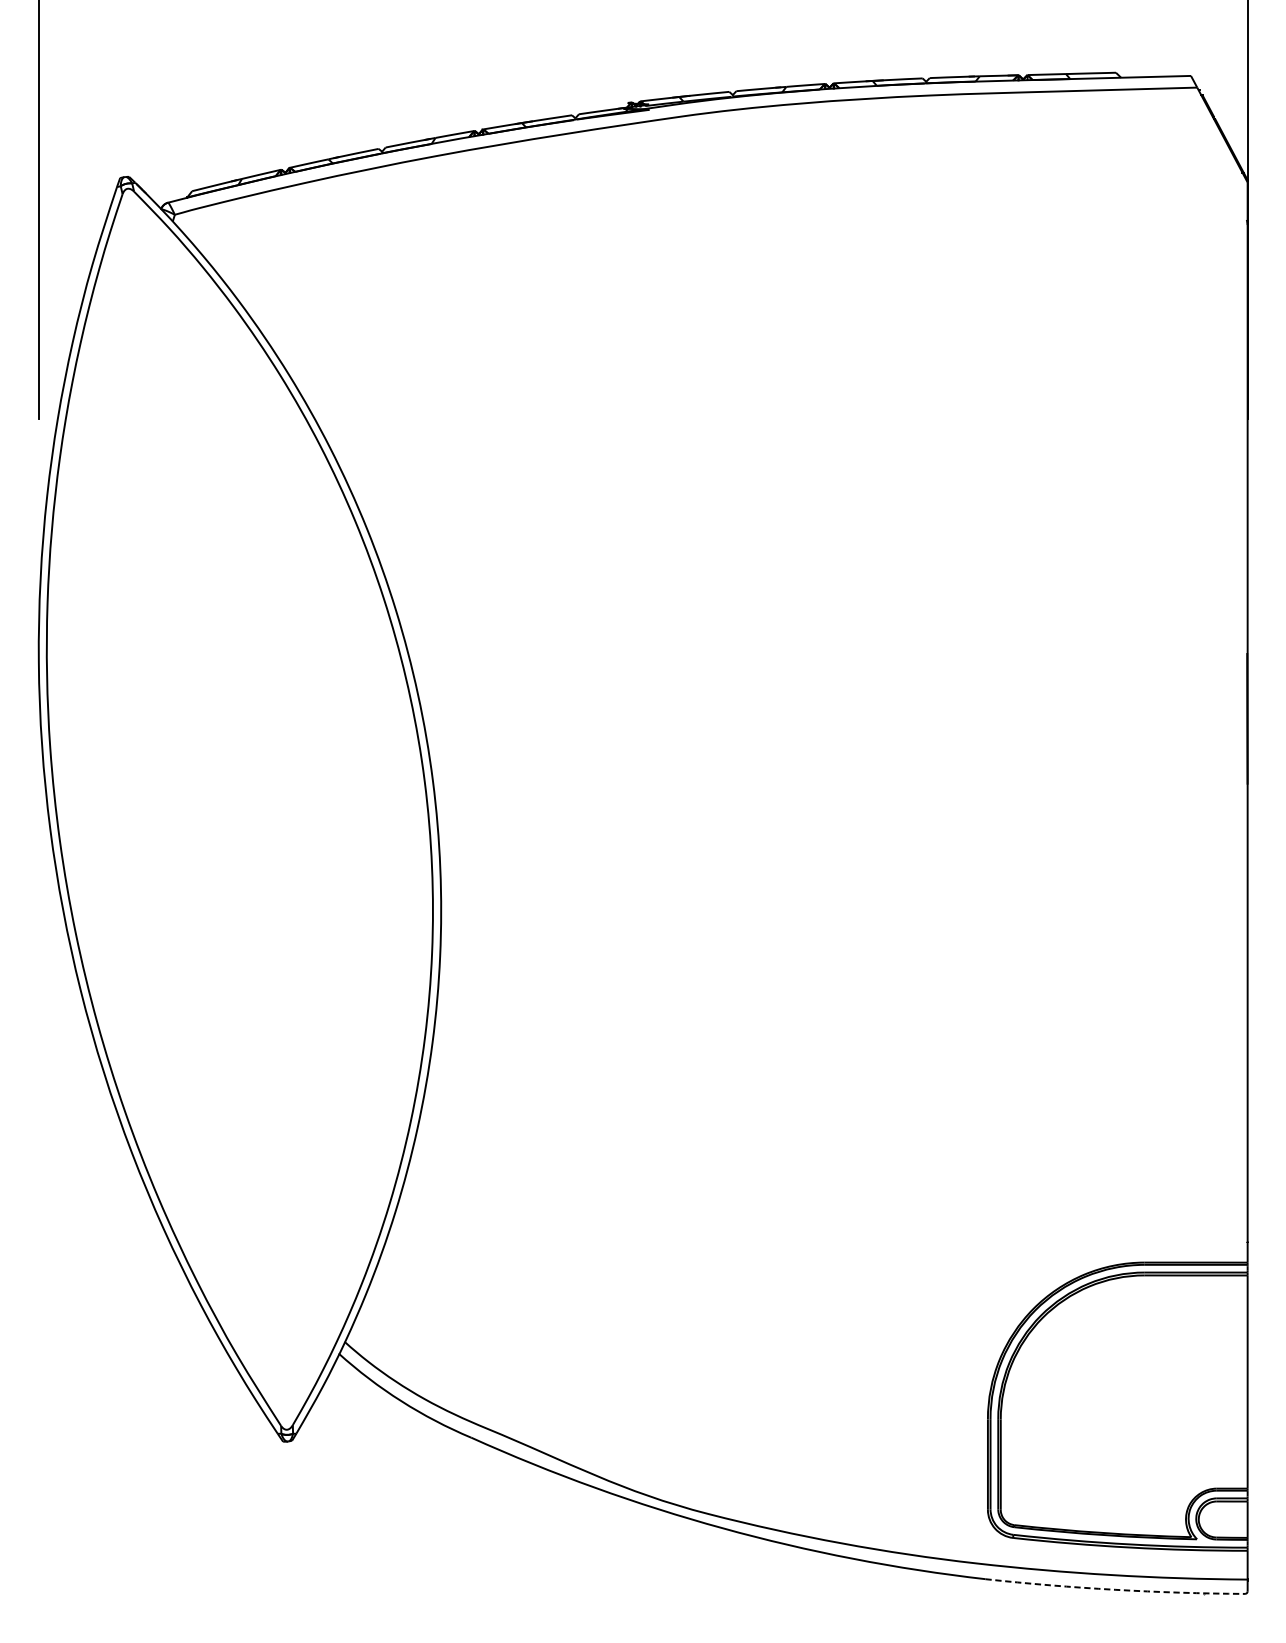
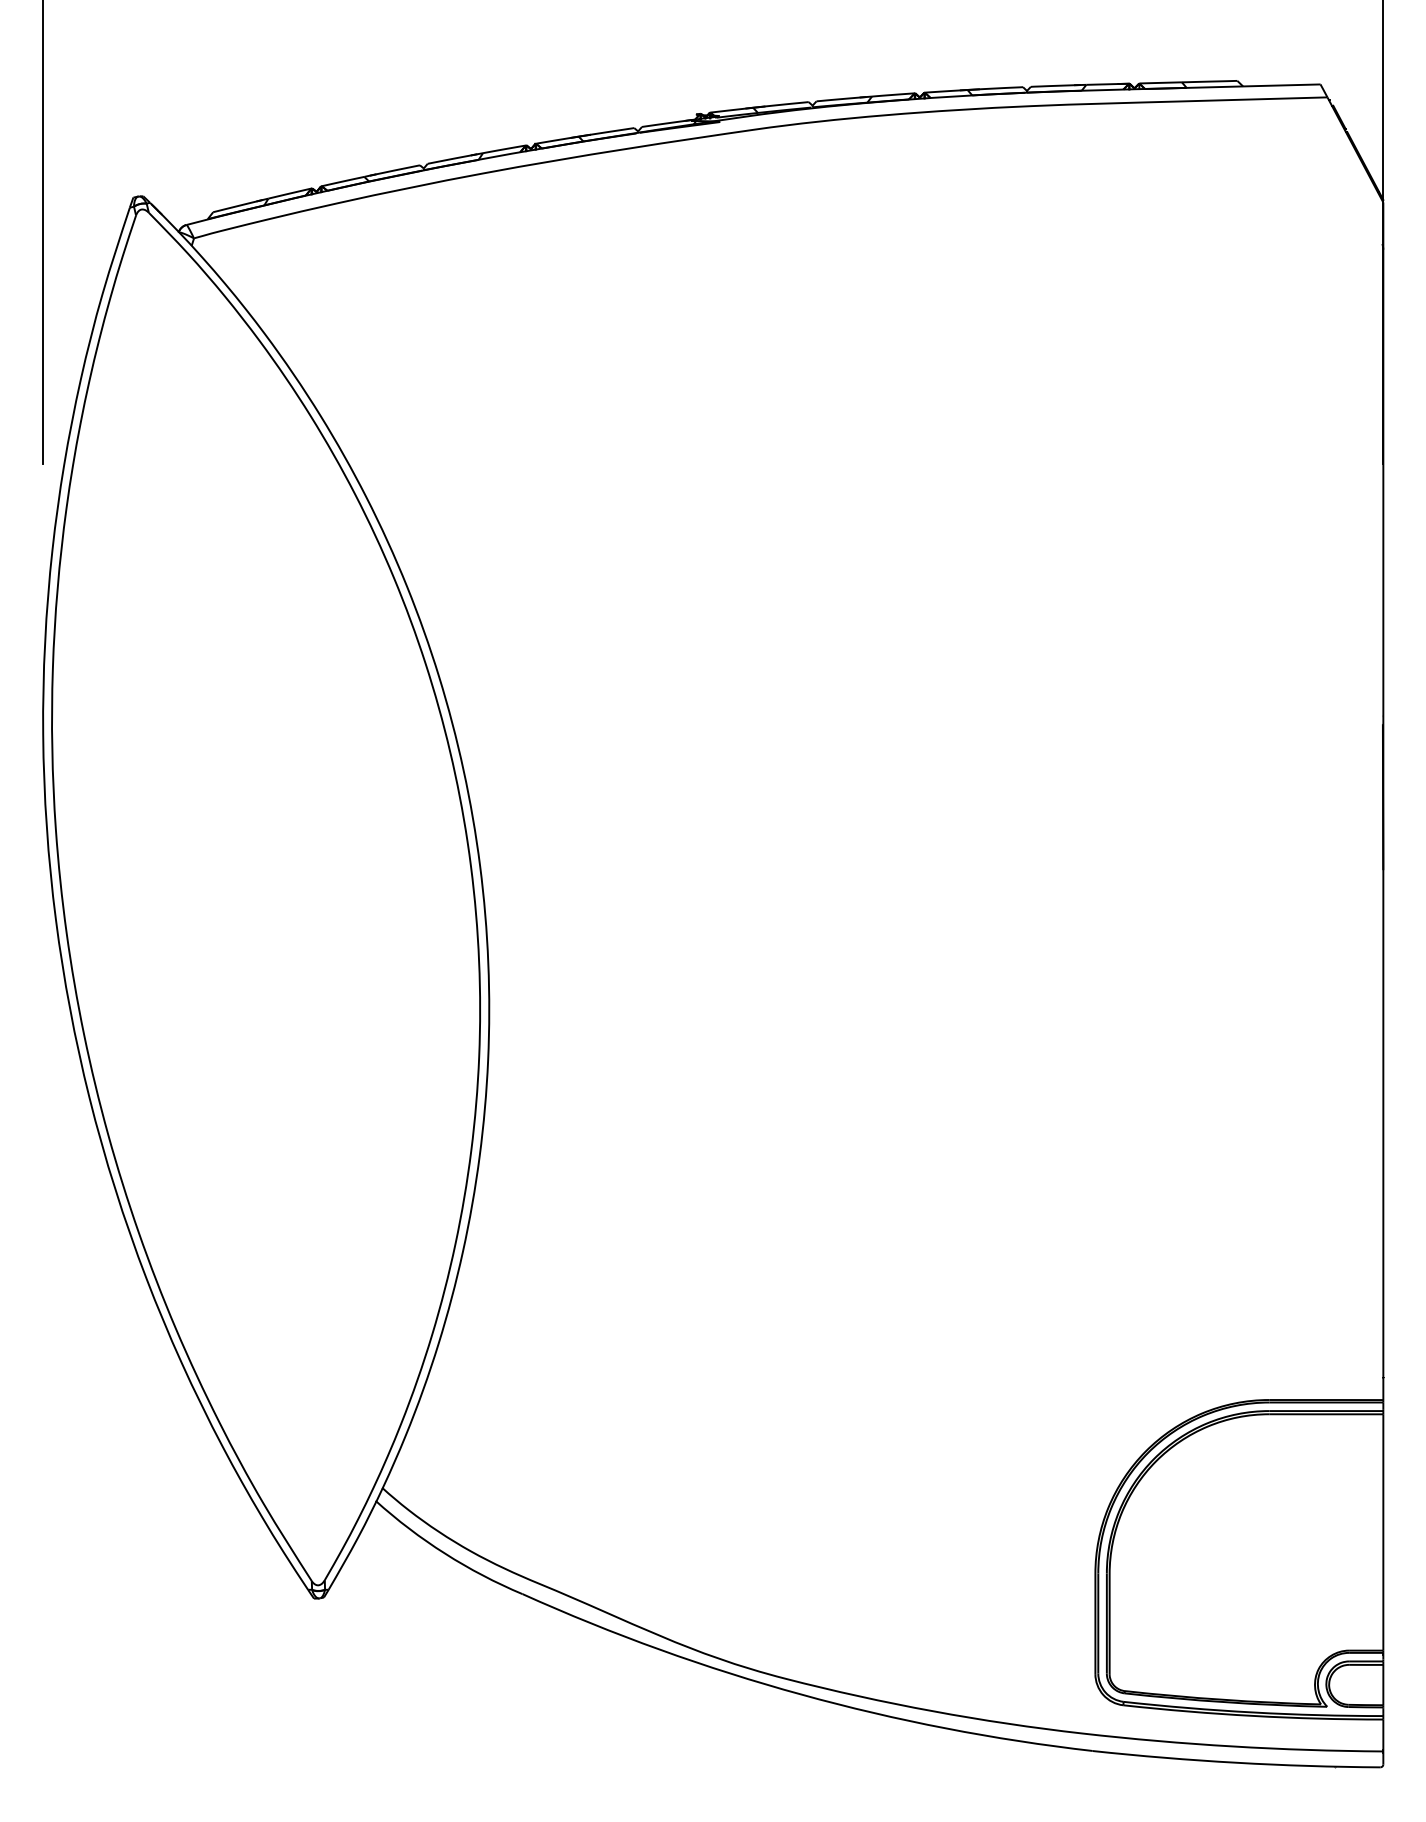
arc: (1115, 1589) -> (1236, 1762), dashed -> solid

